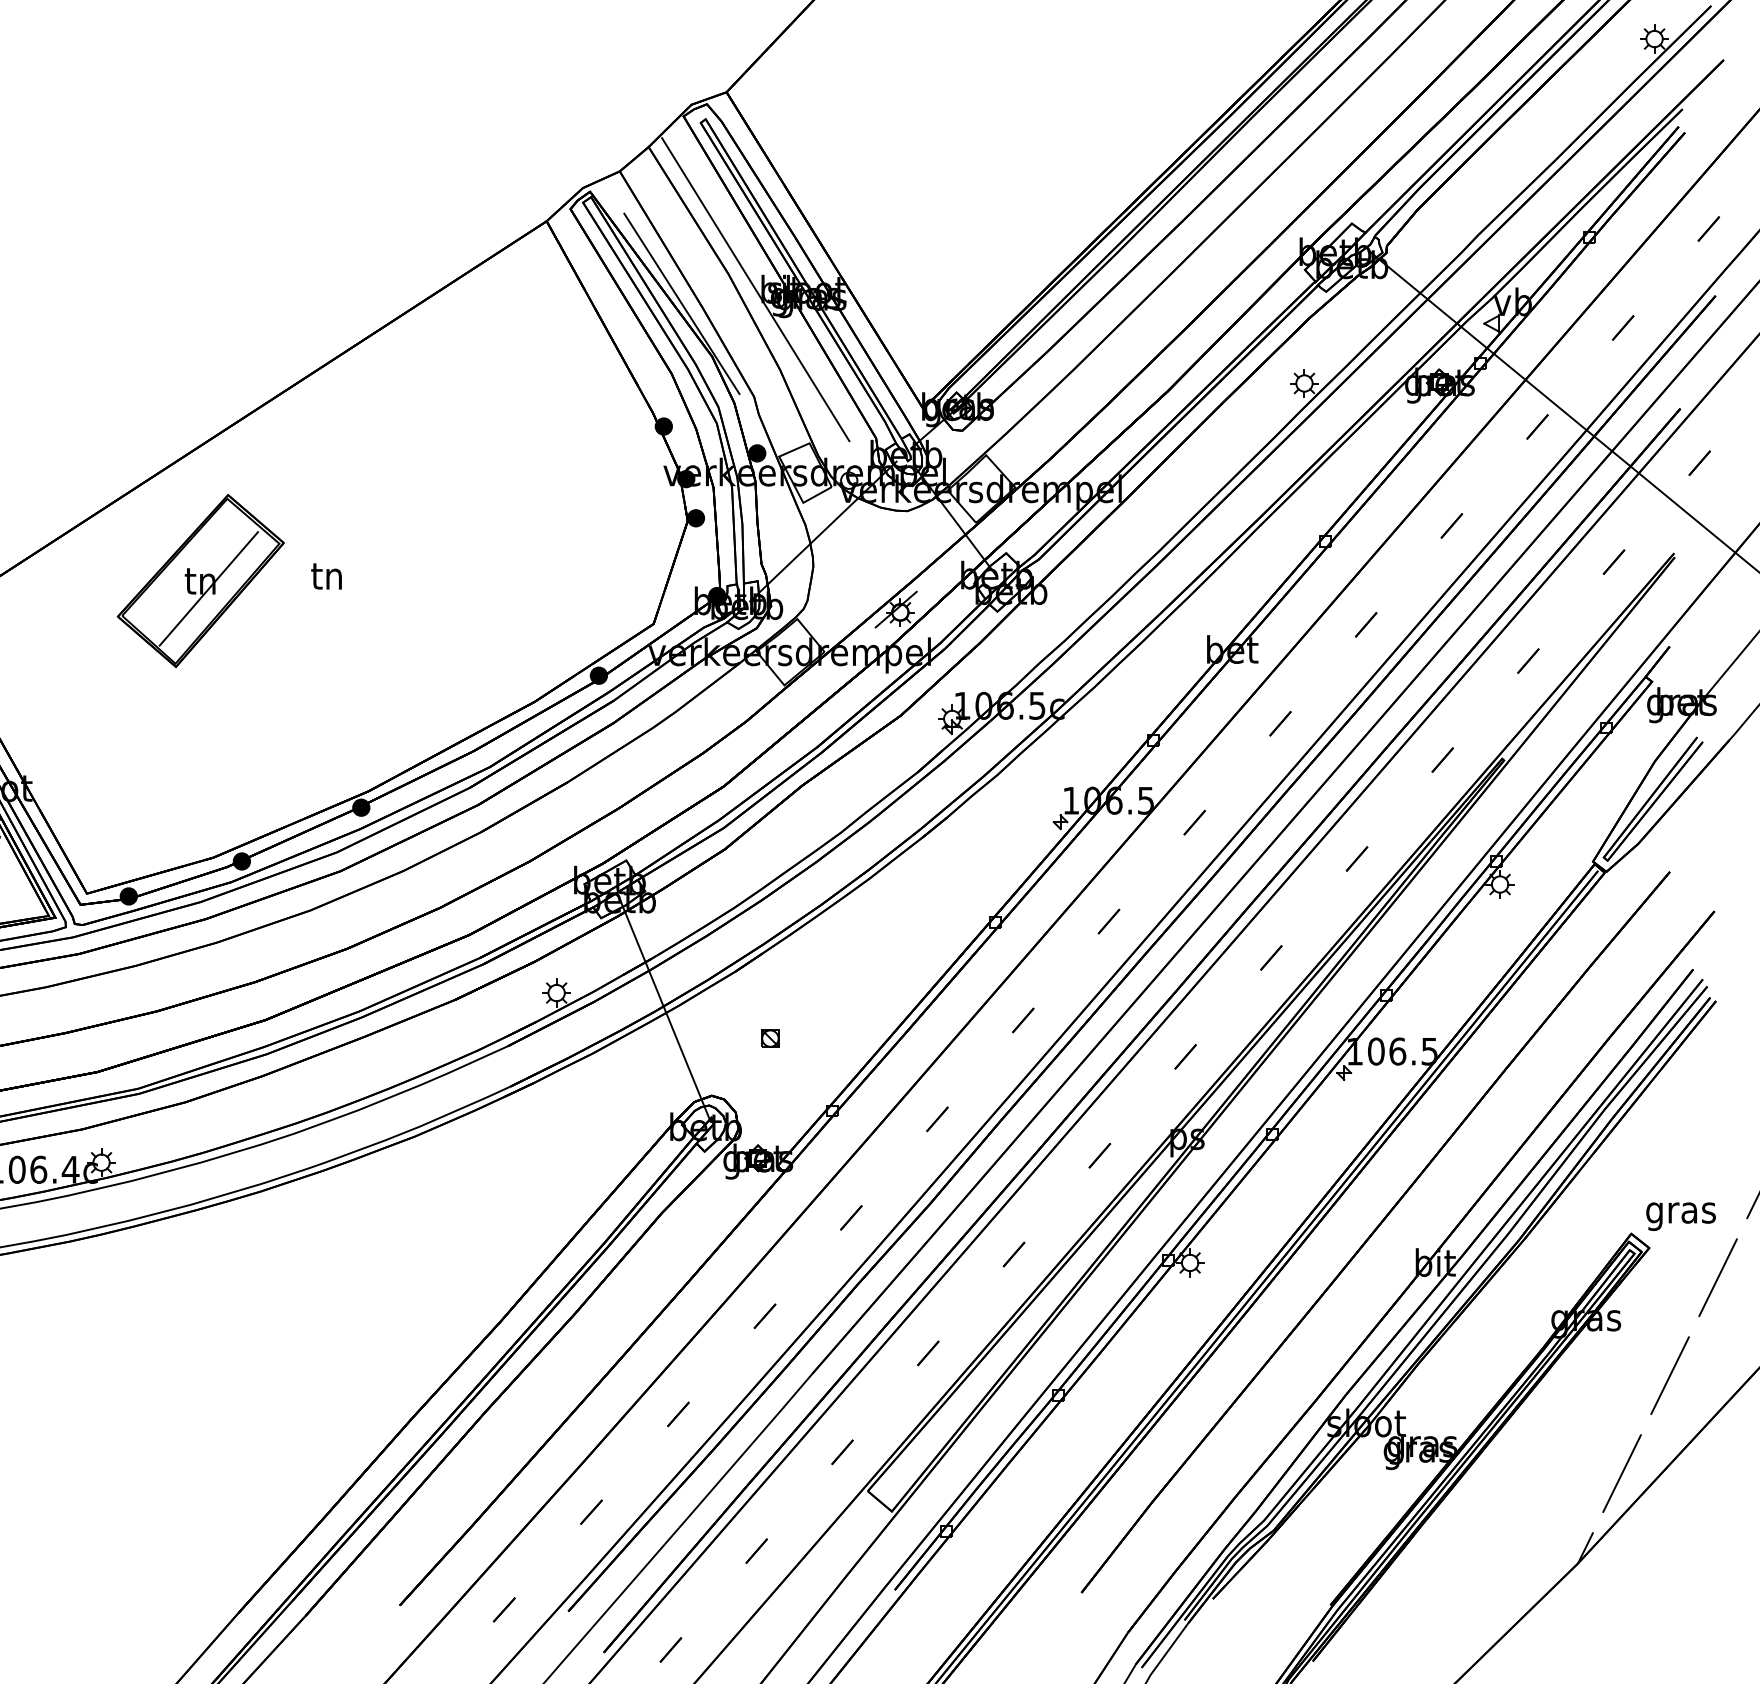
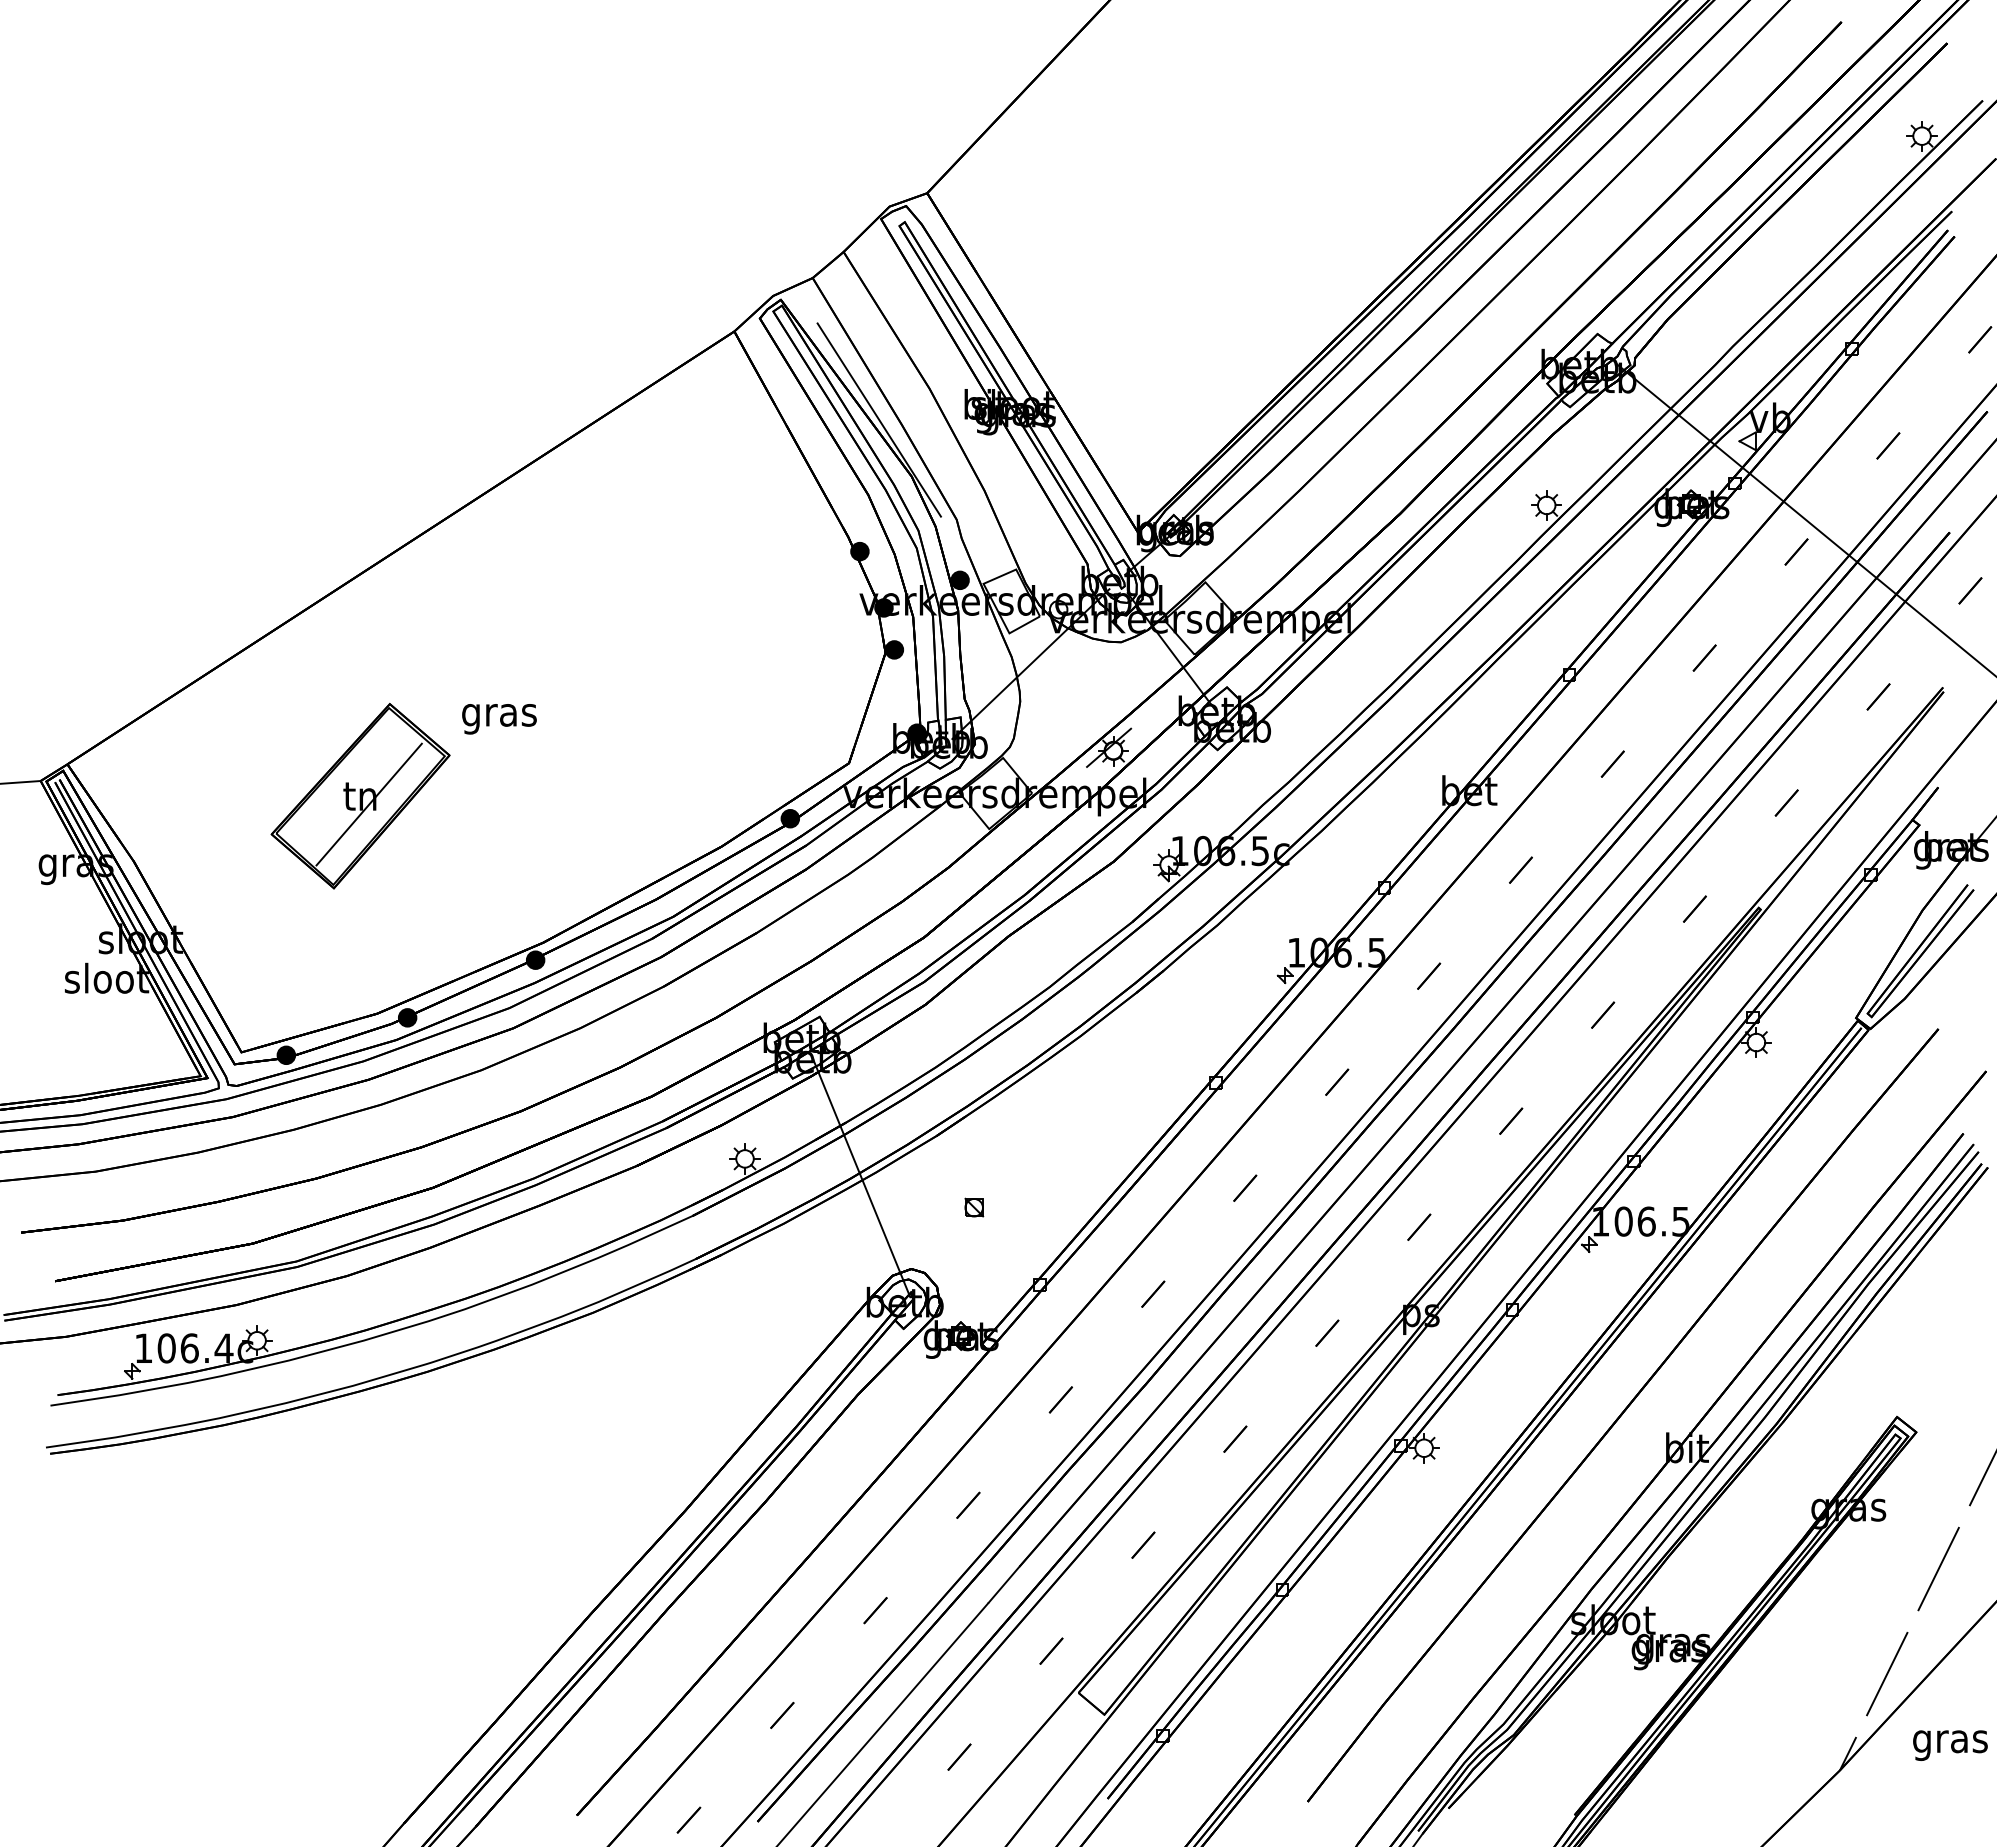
line: (755, 289) -> (958, 404), removed
part: (200, 580) -> (360, 795), moved
text: (327, 580) -> (499, 716), tn -> gras
text: (1681, 1216) -> (1950, 1745), moved

